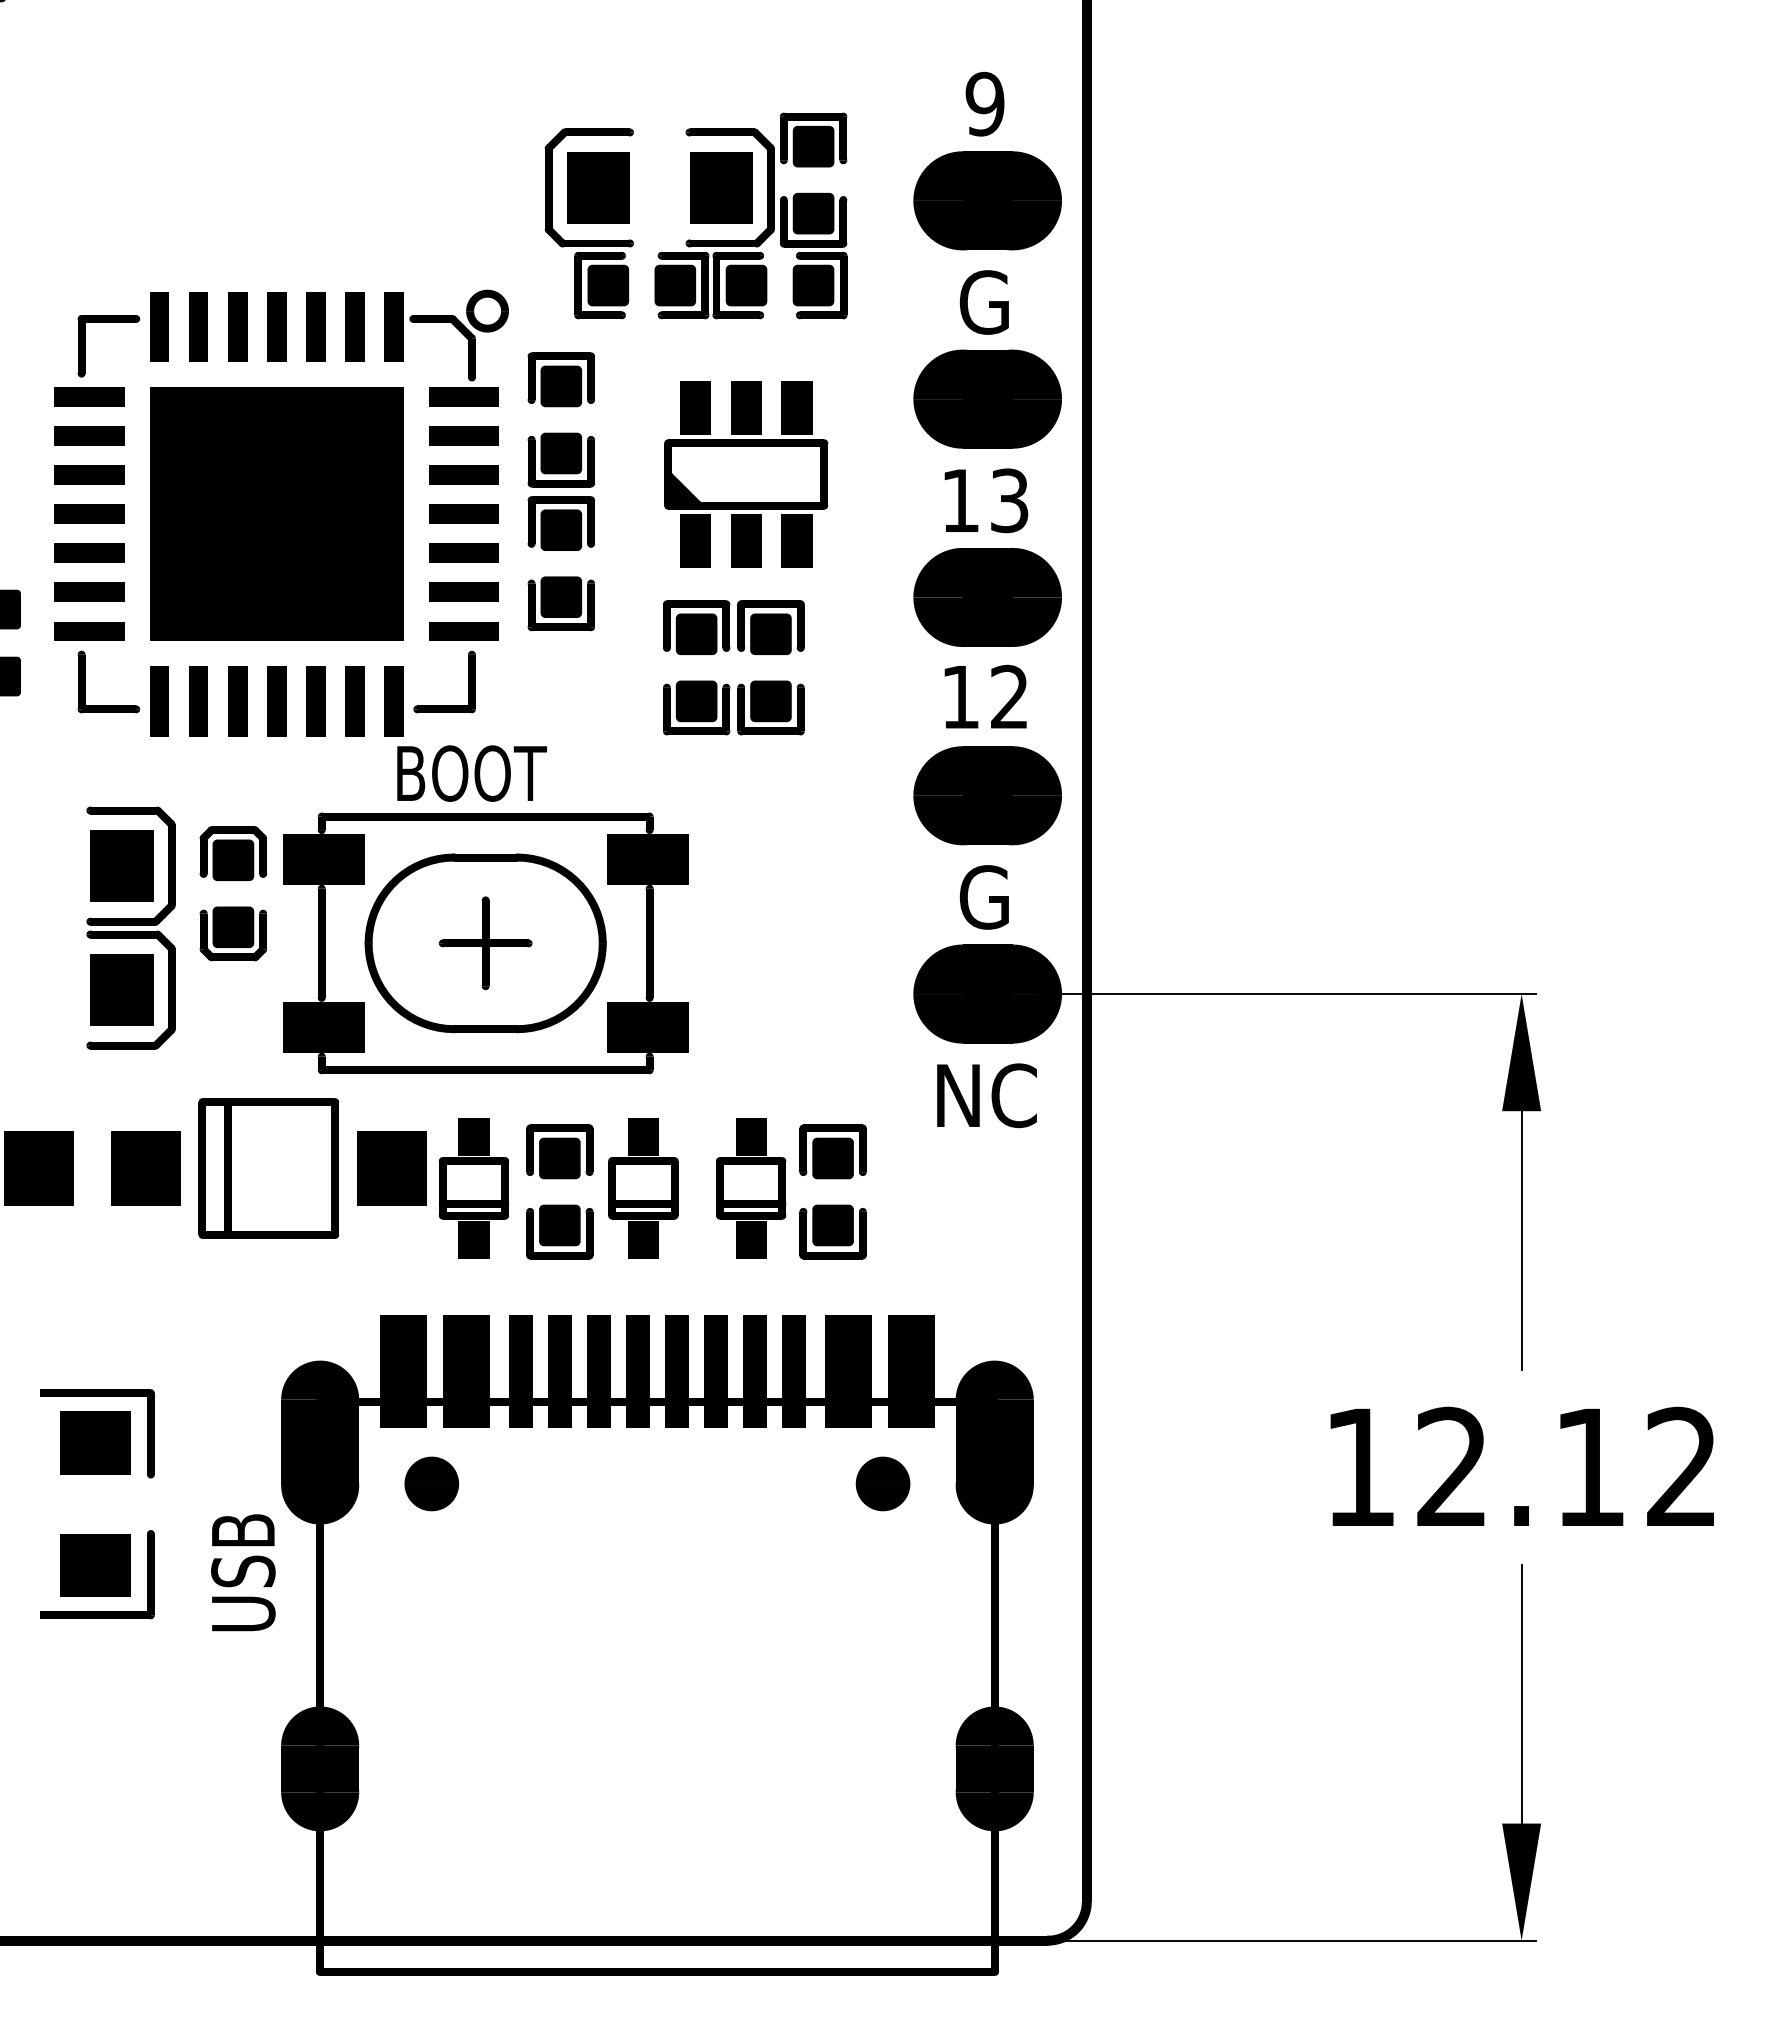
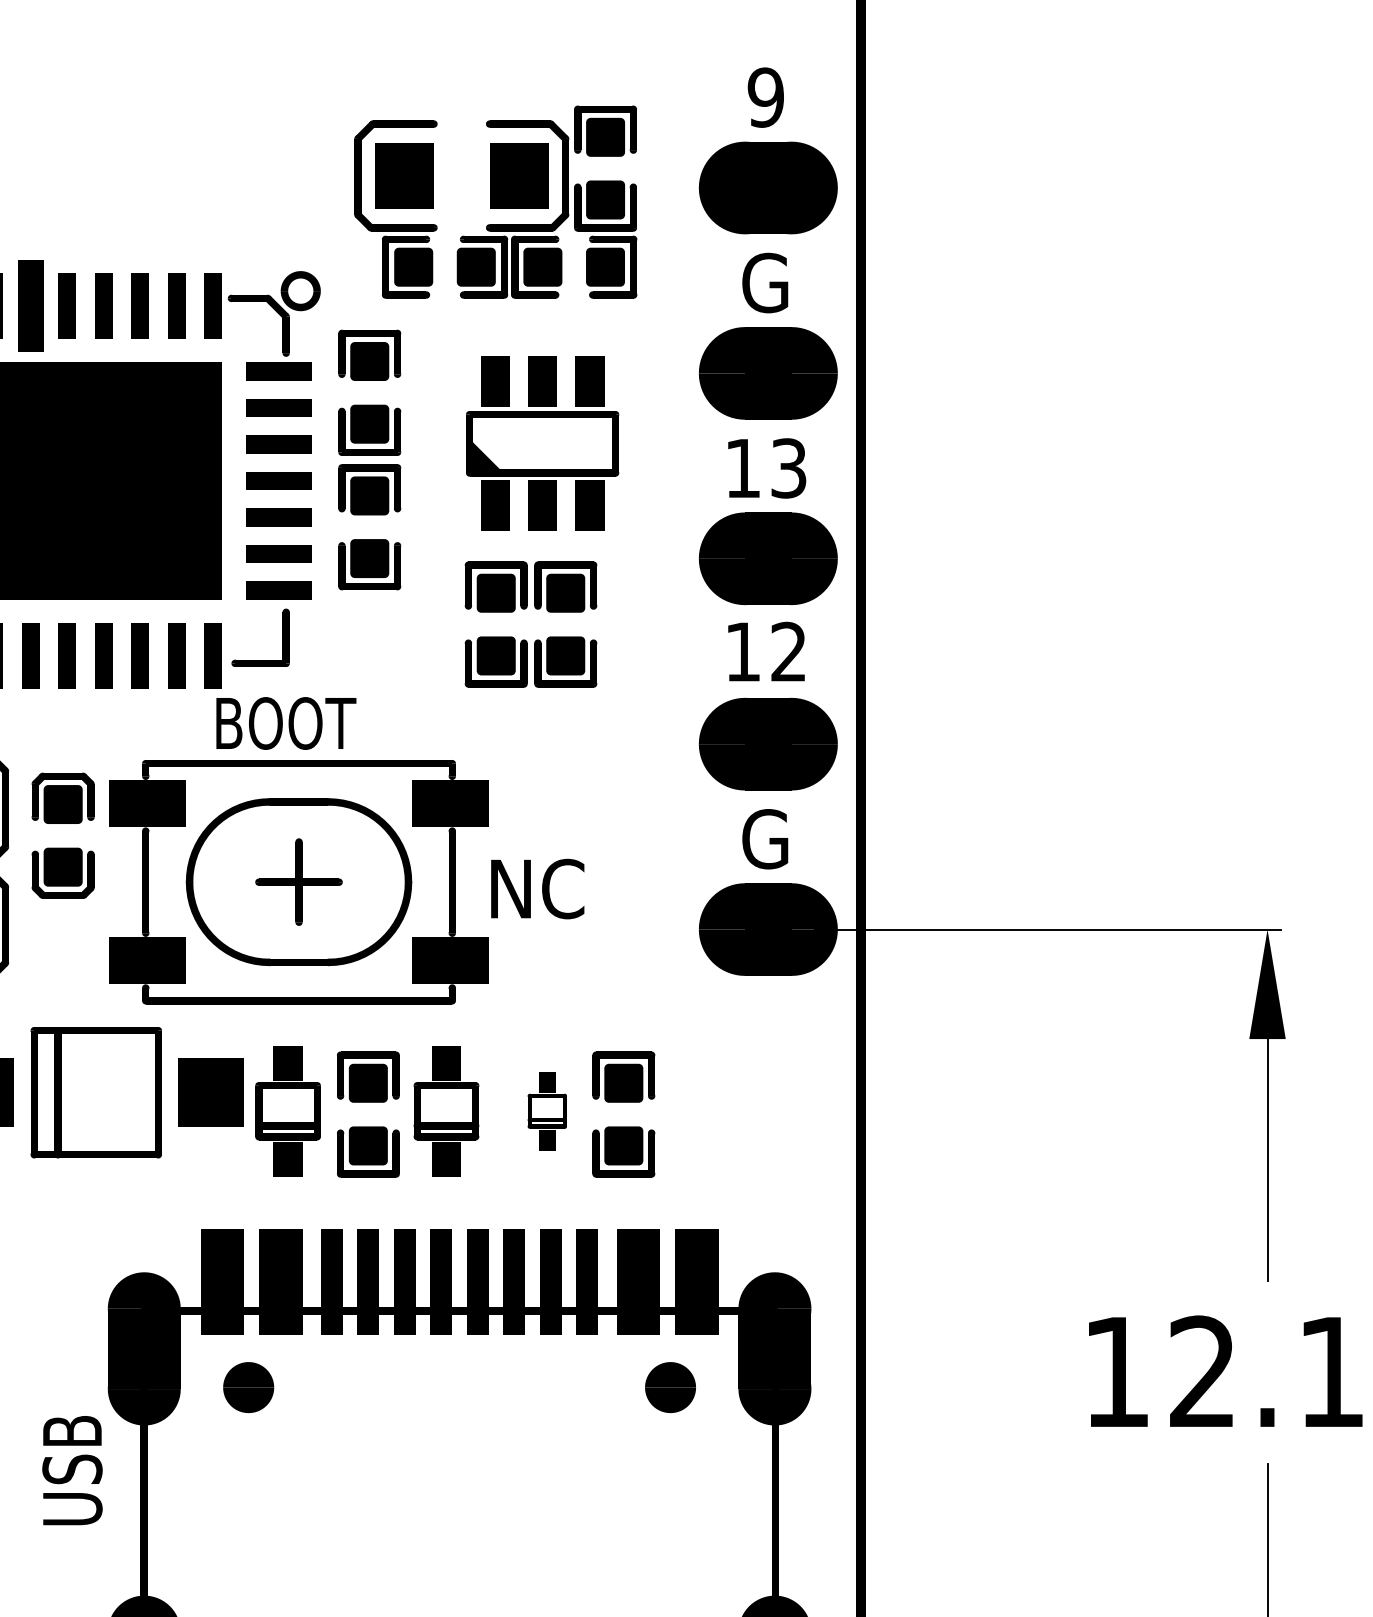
part: (198, 326) -> (30, 305), size x1.4
text: (986, 1095) -> (537, 888), moved
part: (751, 1188) -> (547, 1111), size x0.6

